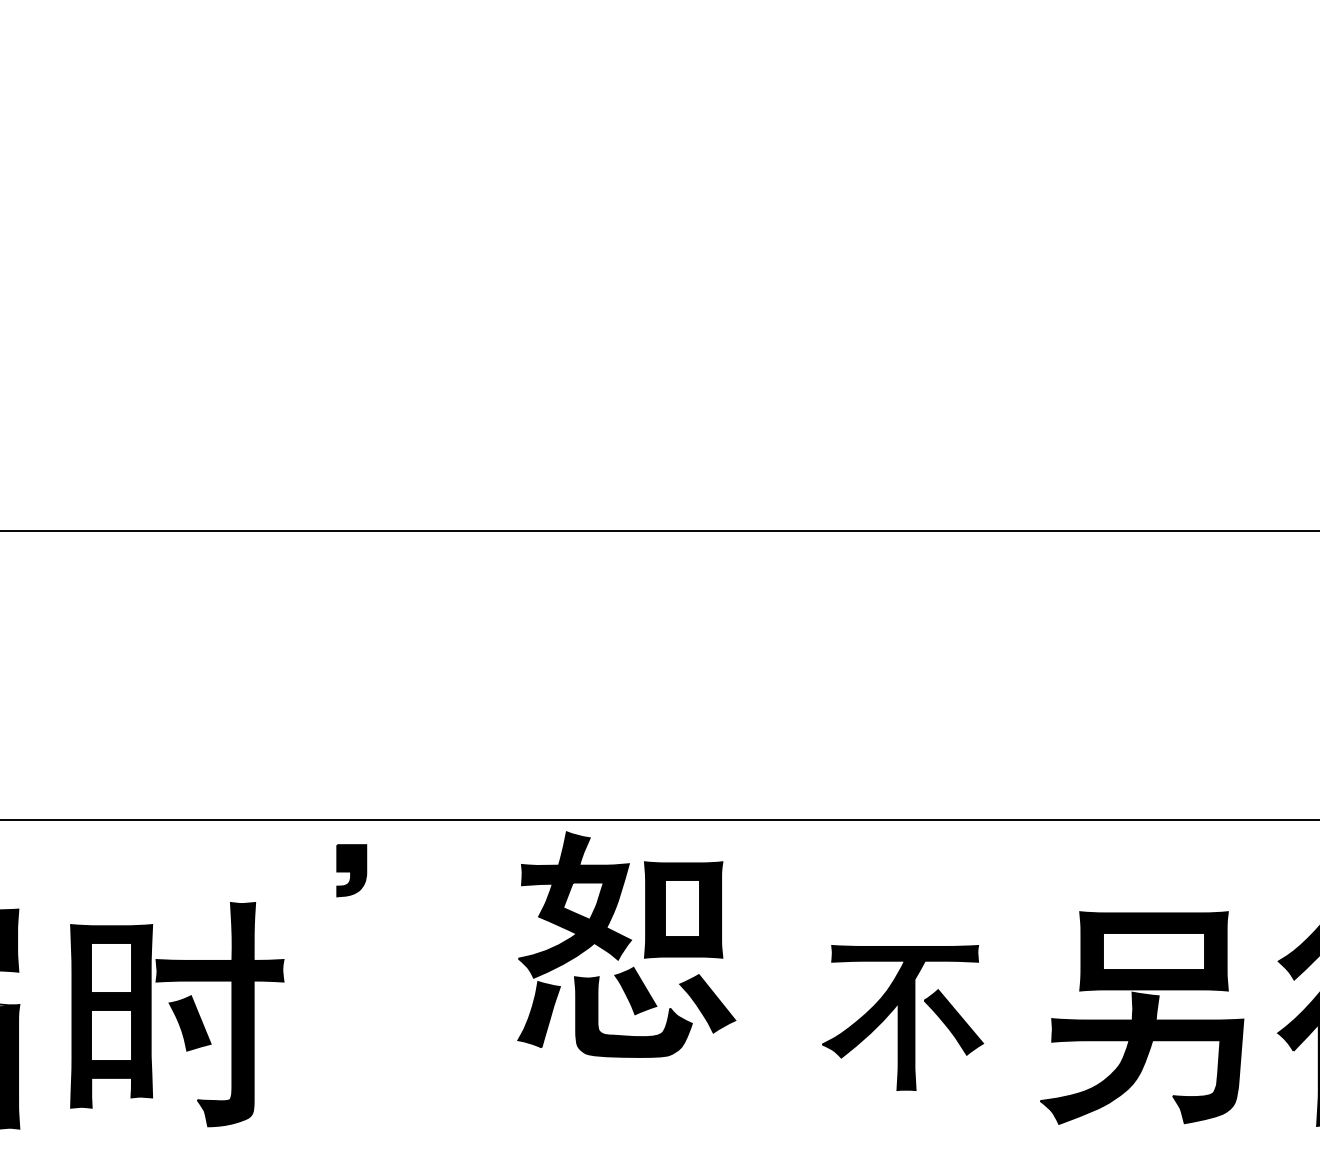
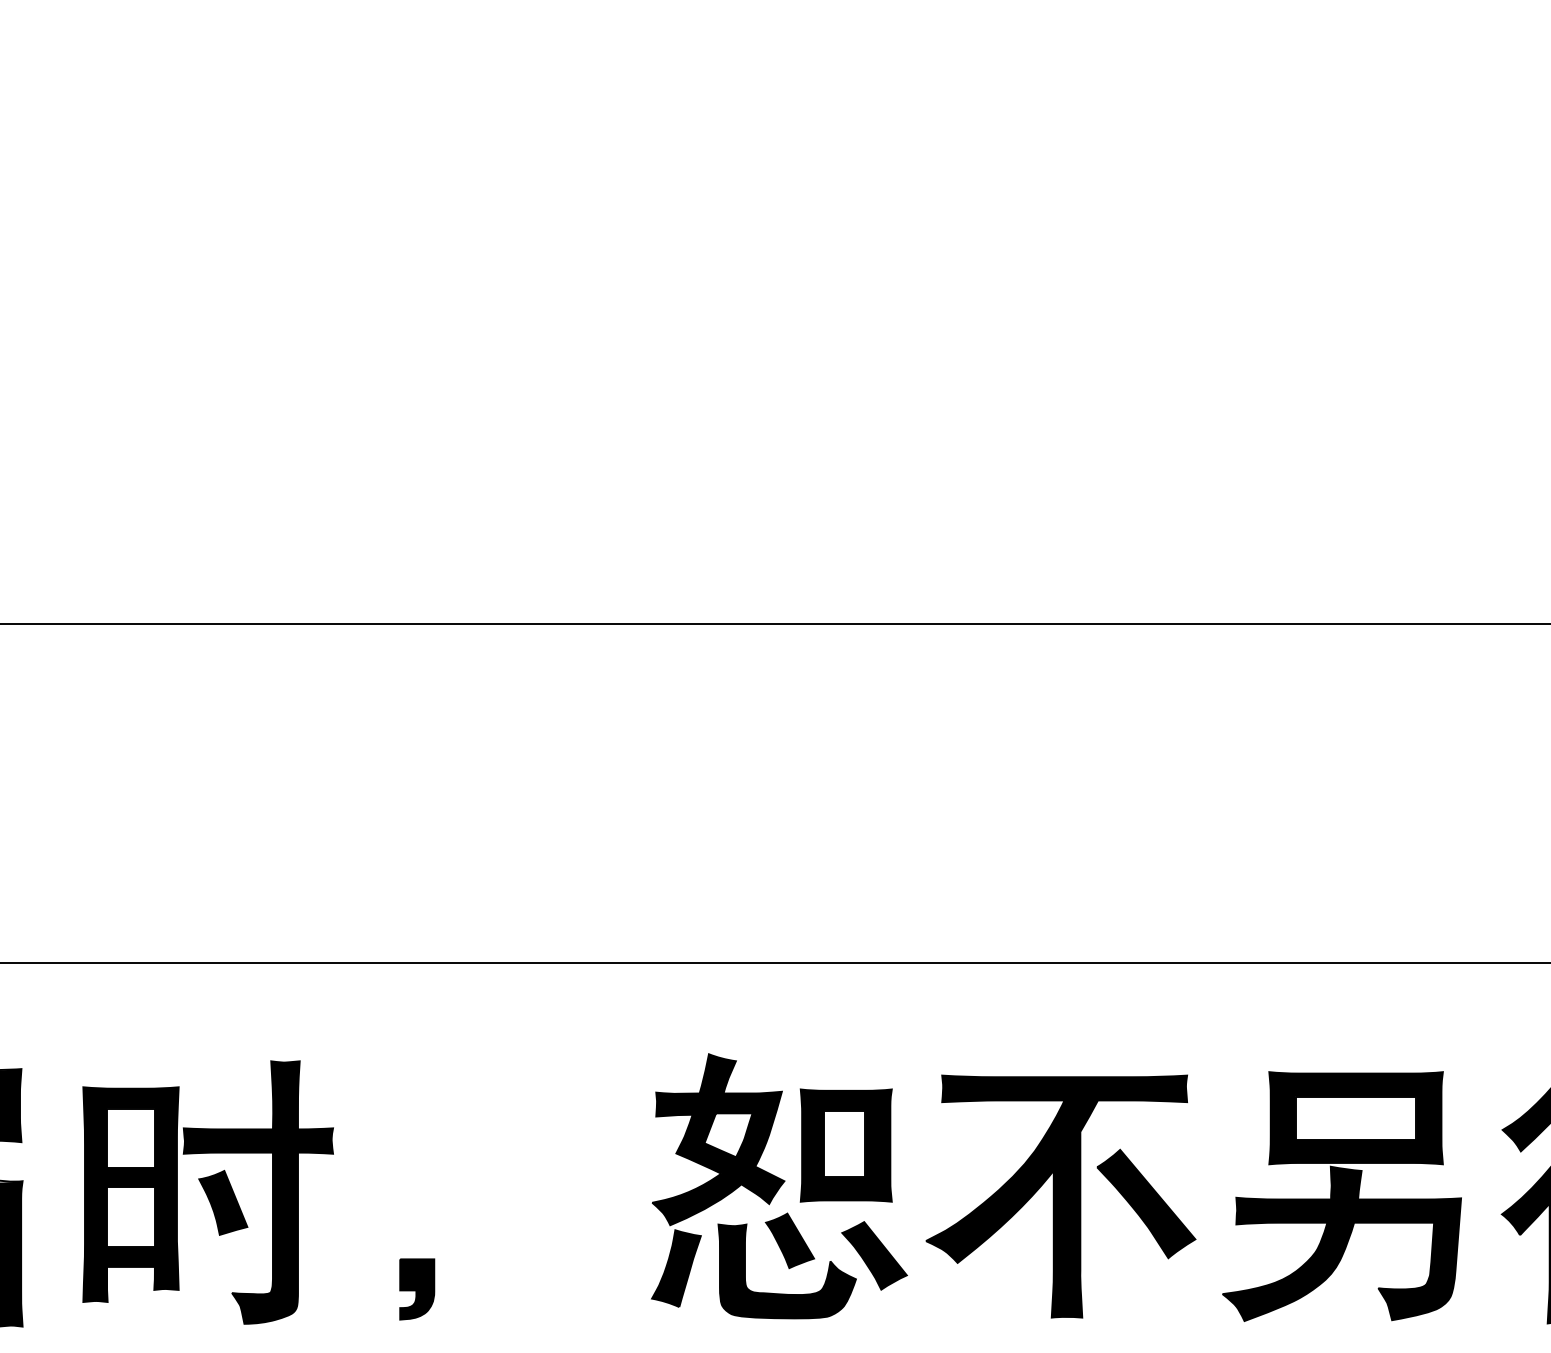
part: (351, 870) -> (417, 1289), moved
part: (626, 944) -> (779, 1186), moved
part: (902, 1017) -> (1060, 1196), size x1.43

